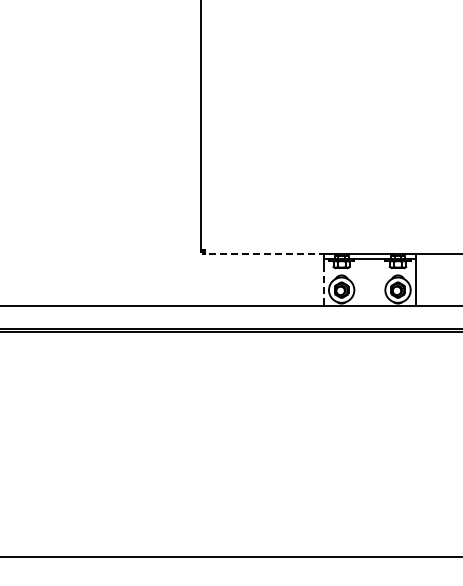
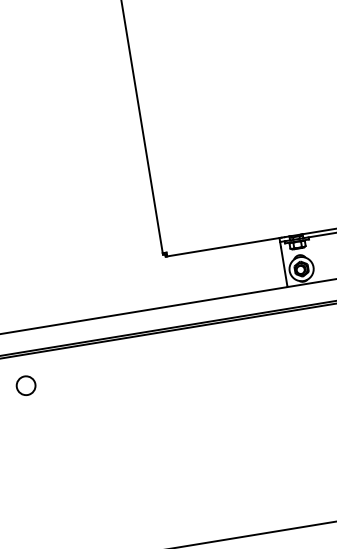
line: (265, 254) -> (224, 247), dashed -> solid
line: (324, 284) -> (284, 266), dashed -> solid
circle: (36, 363) -> (25, 385), added

